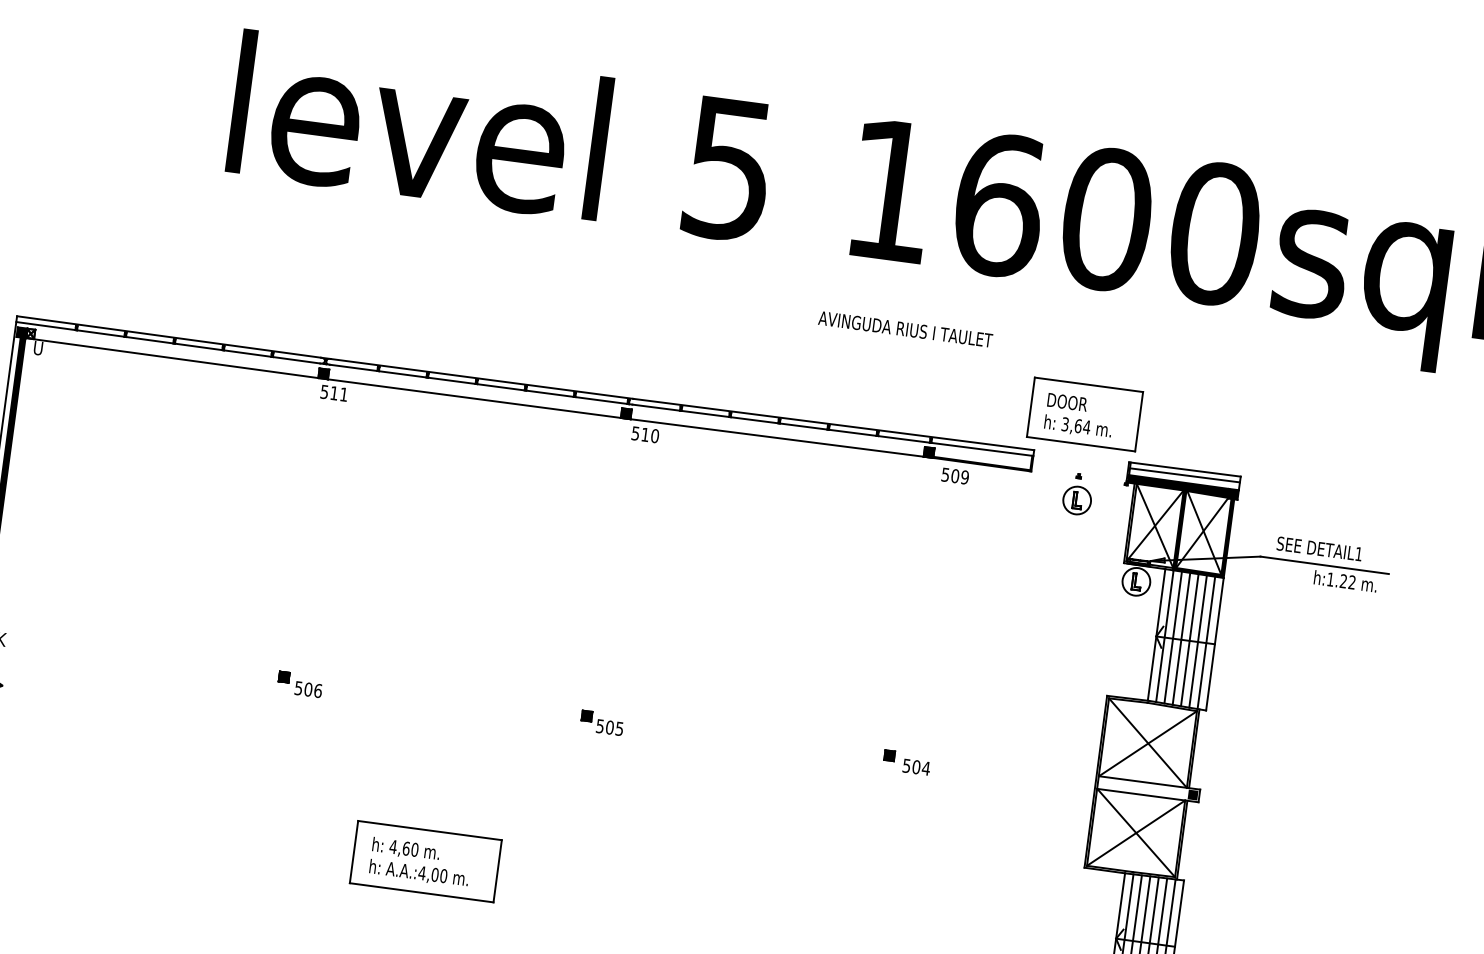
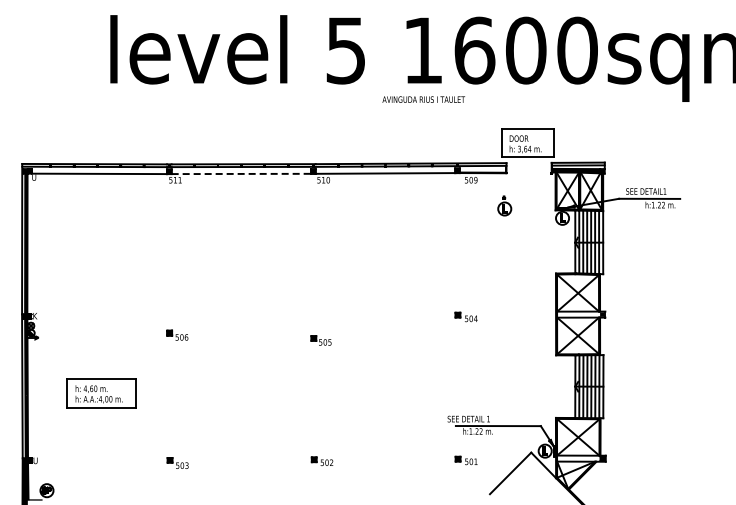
text: (905, 329) -> (423, 99), moved
line: (481, 398) -> (244, 173), solid -> dashed
part: (1077, 493) -> (504, 205), moved
part: (300, 682) -> (177, 334), moved
part: (600, 722) -> (320, 340), moved
part: (425, 861) -> (101, 393), moved

